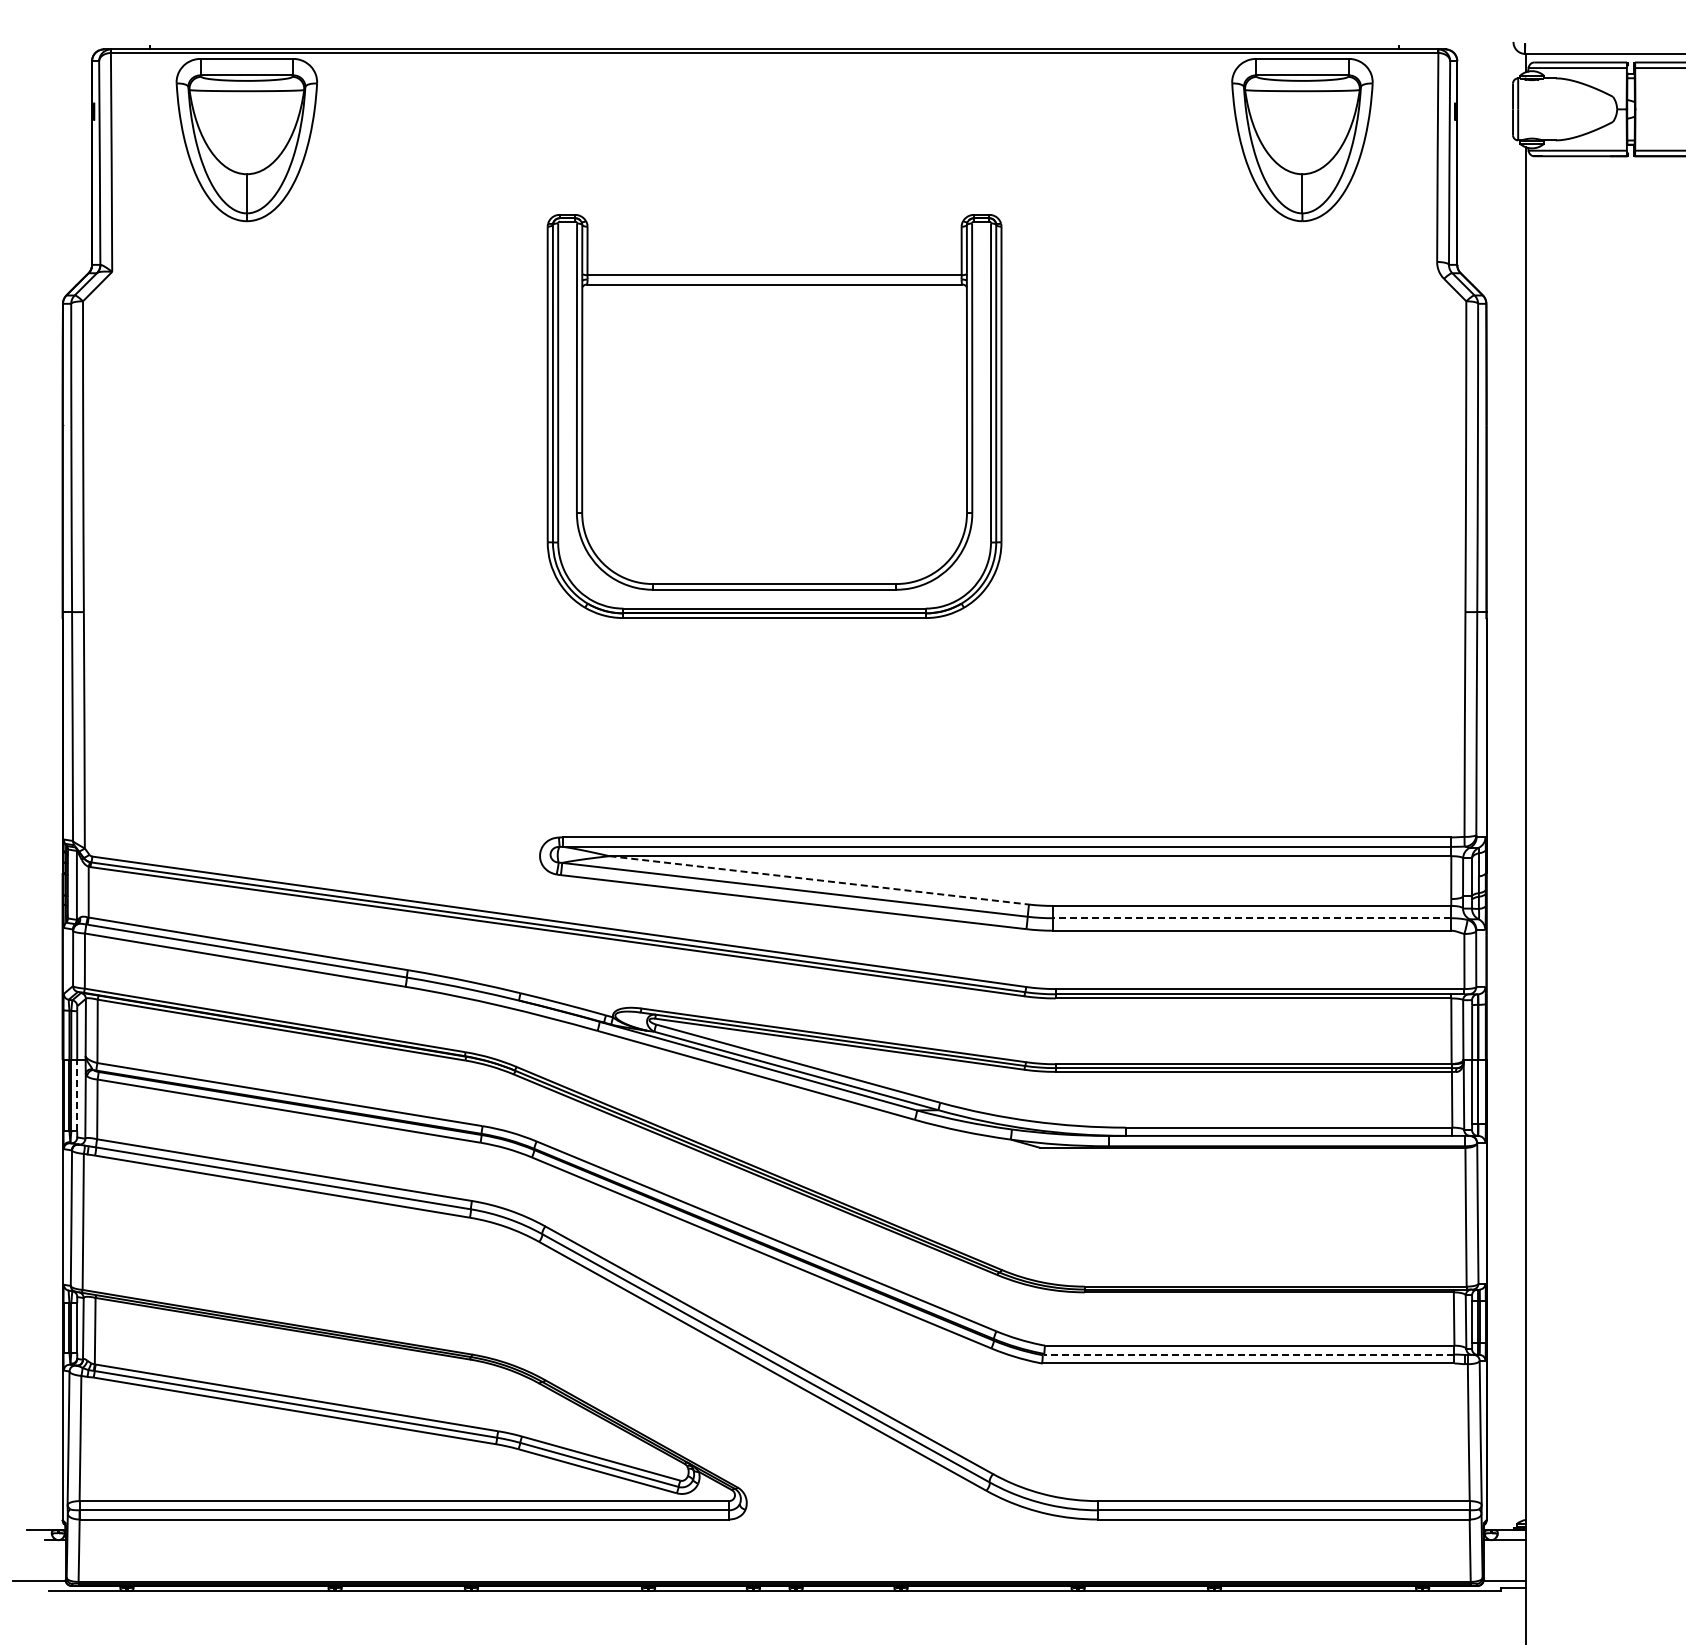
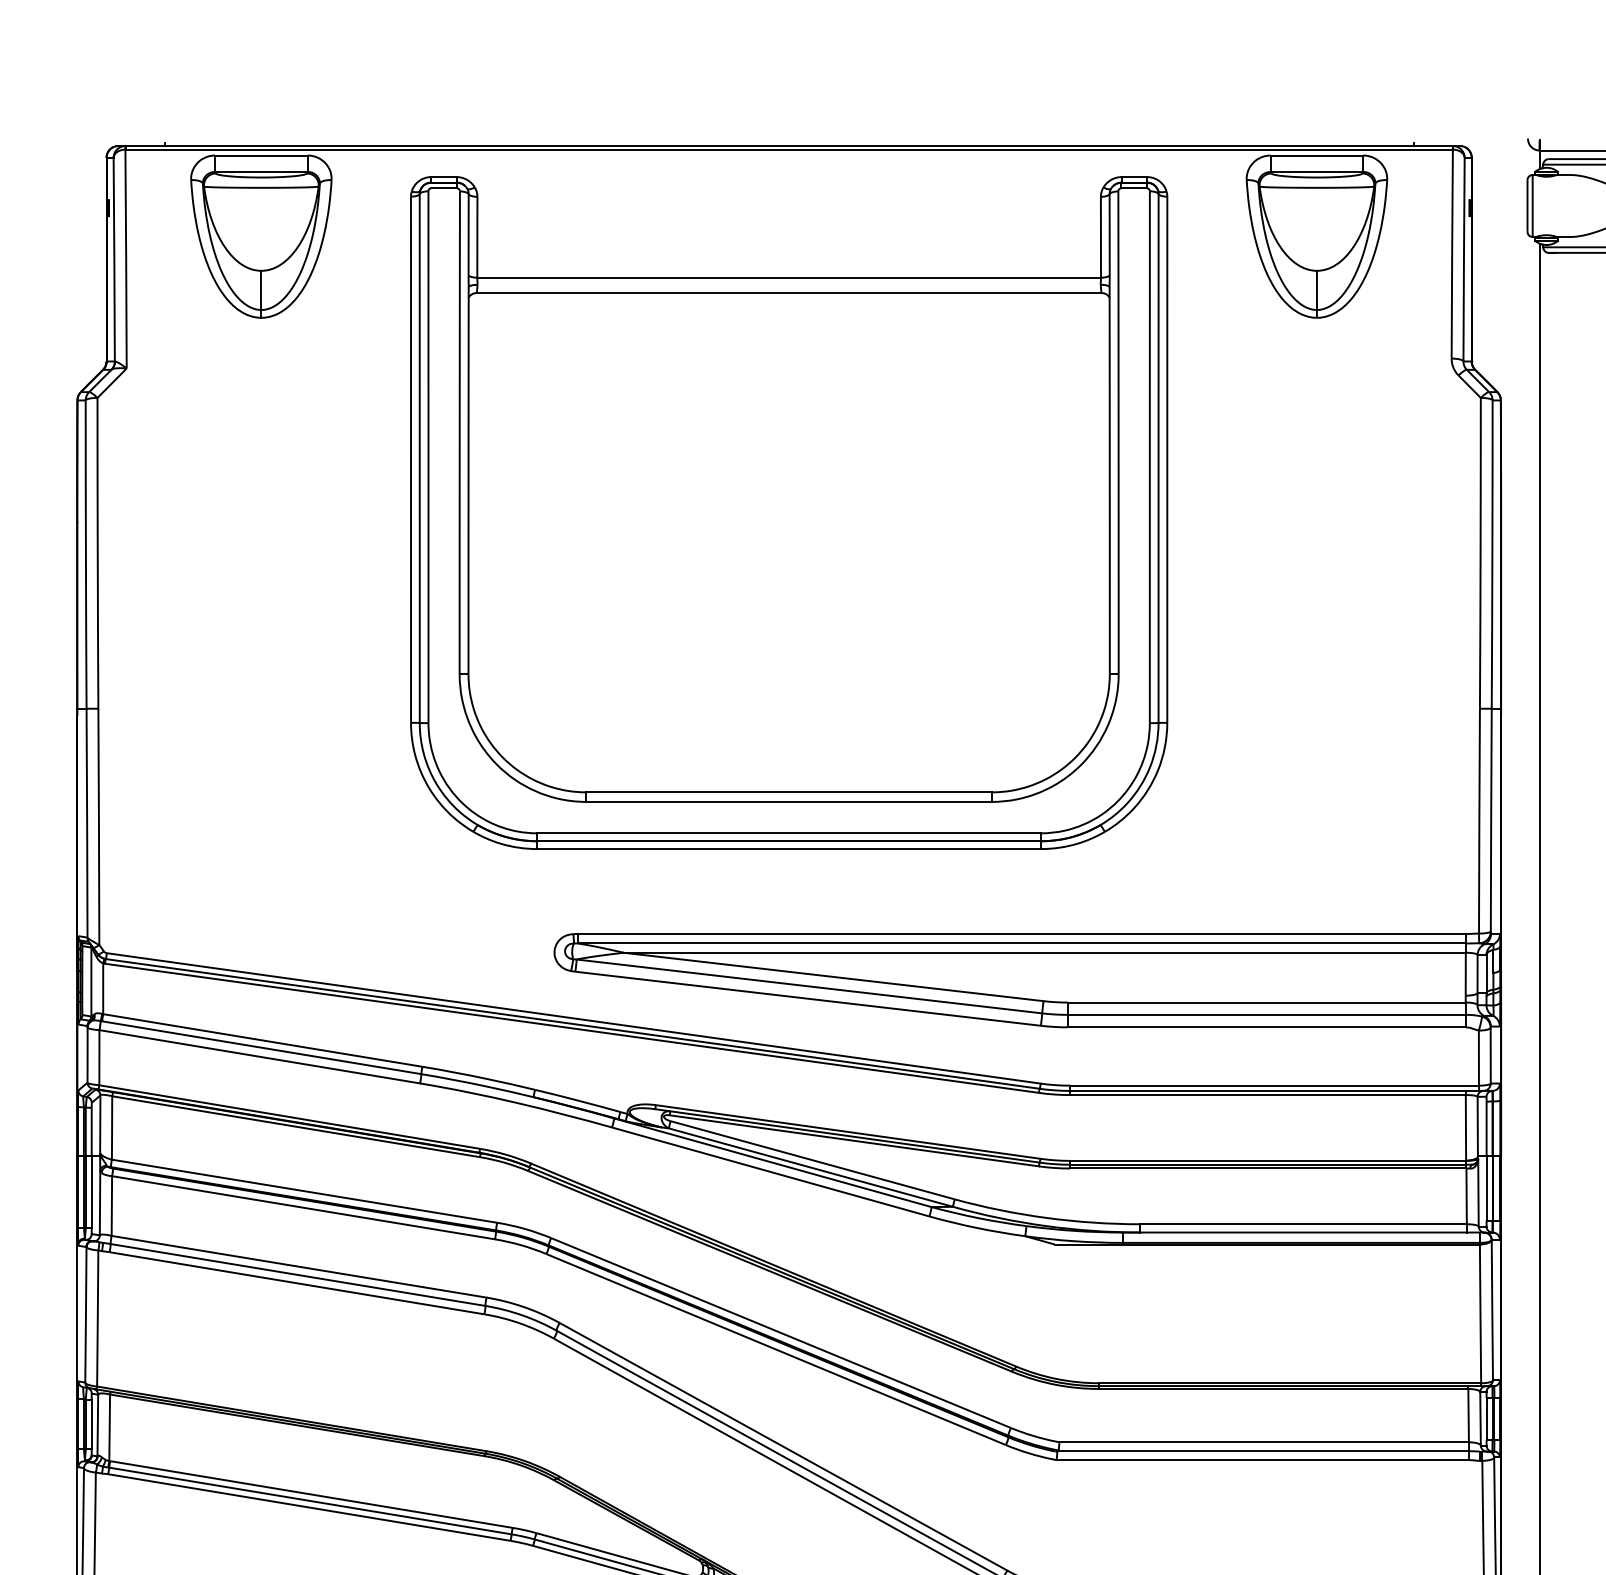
part: (774, 416) -> (788, 513), size x1.67
line: (819, 880) -> (833, 977), dashed -> solid
line: (1252, 918) -> (1266, 1015), dashed -> solid
line: (77, 1095) -> (91, 1192), dashed -> solid
line: (1248, 1354) -> (1262, 1451), dashed -> solid

